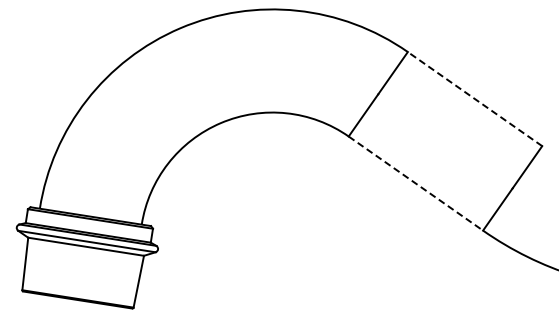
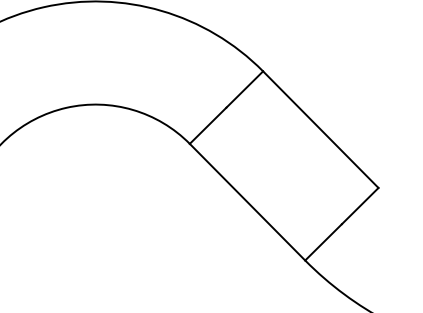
line: (474, 98) -> (320, 128), dashed -> solid
line: (416, 183) -> (248, 202), dashed -> solid

